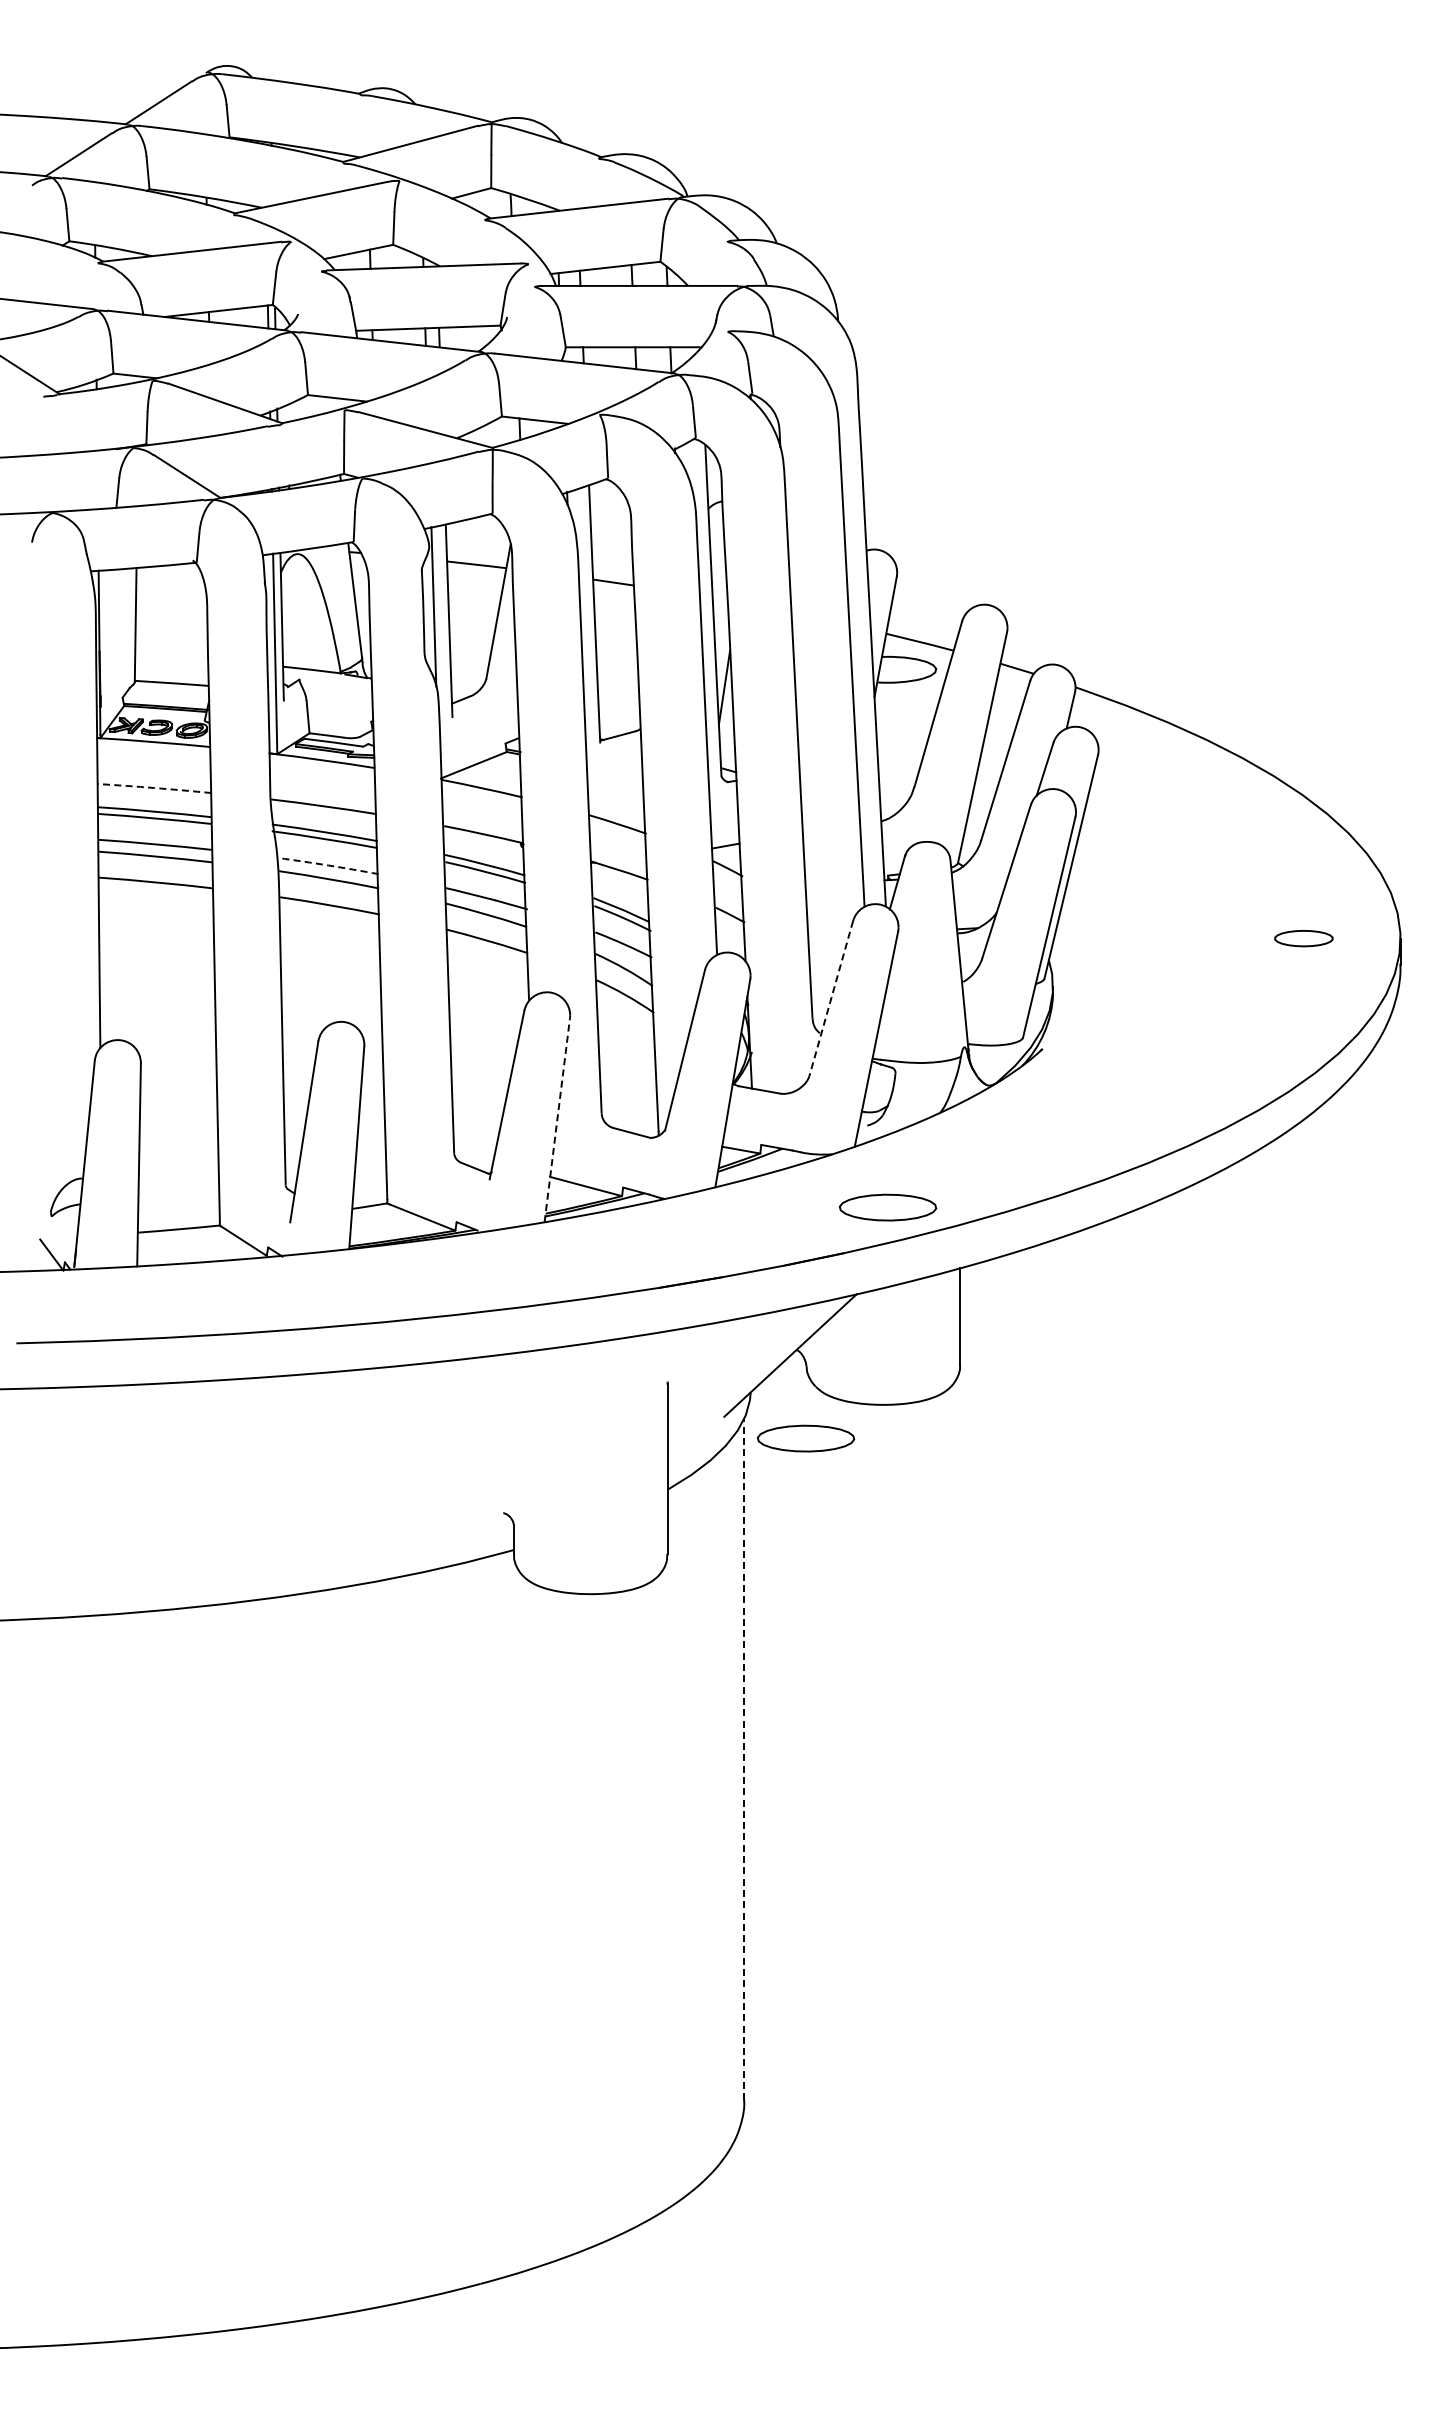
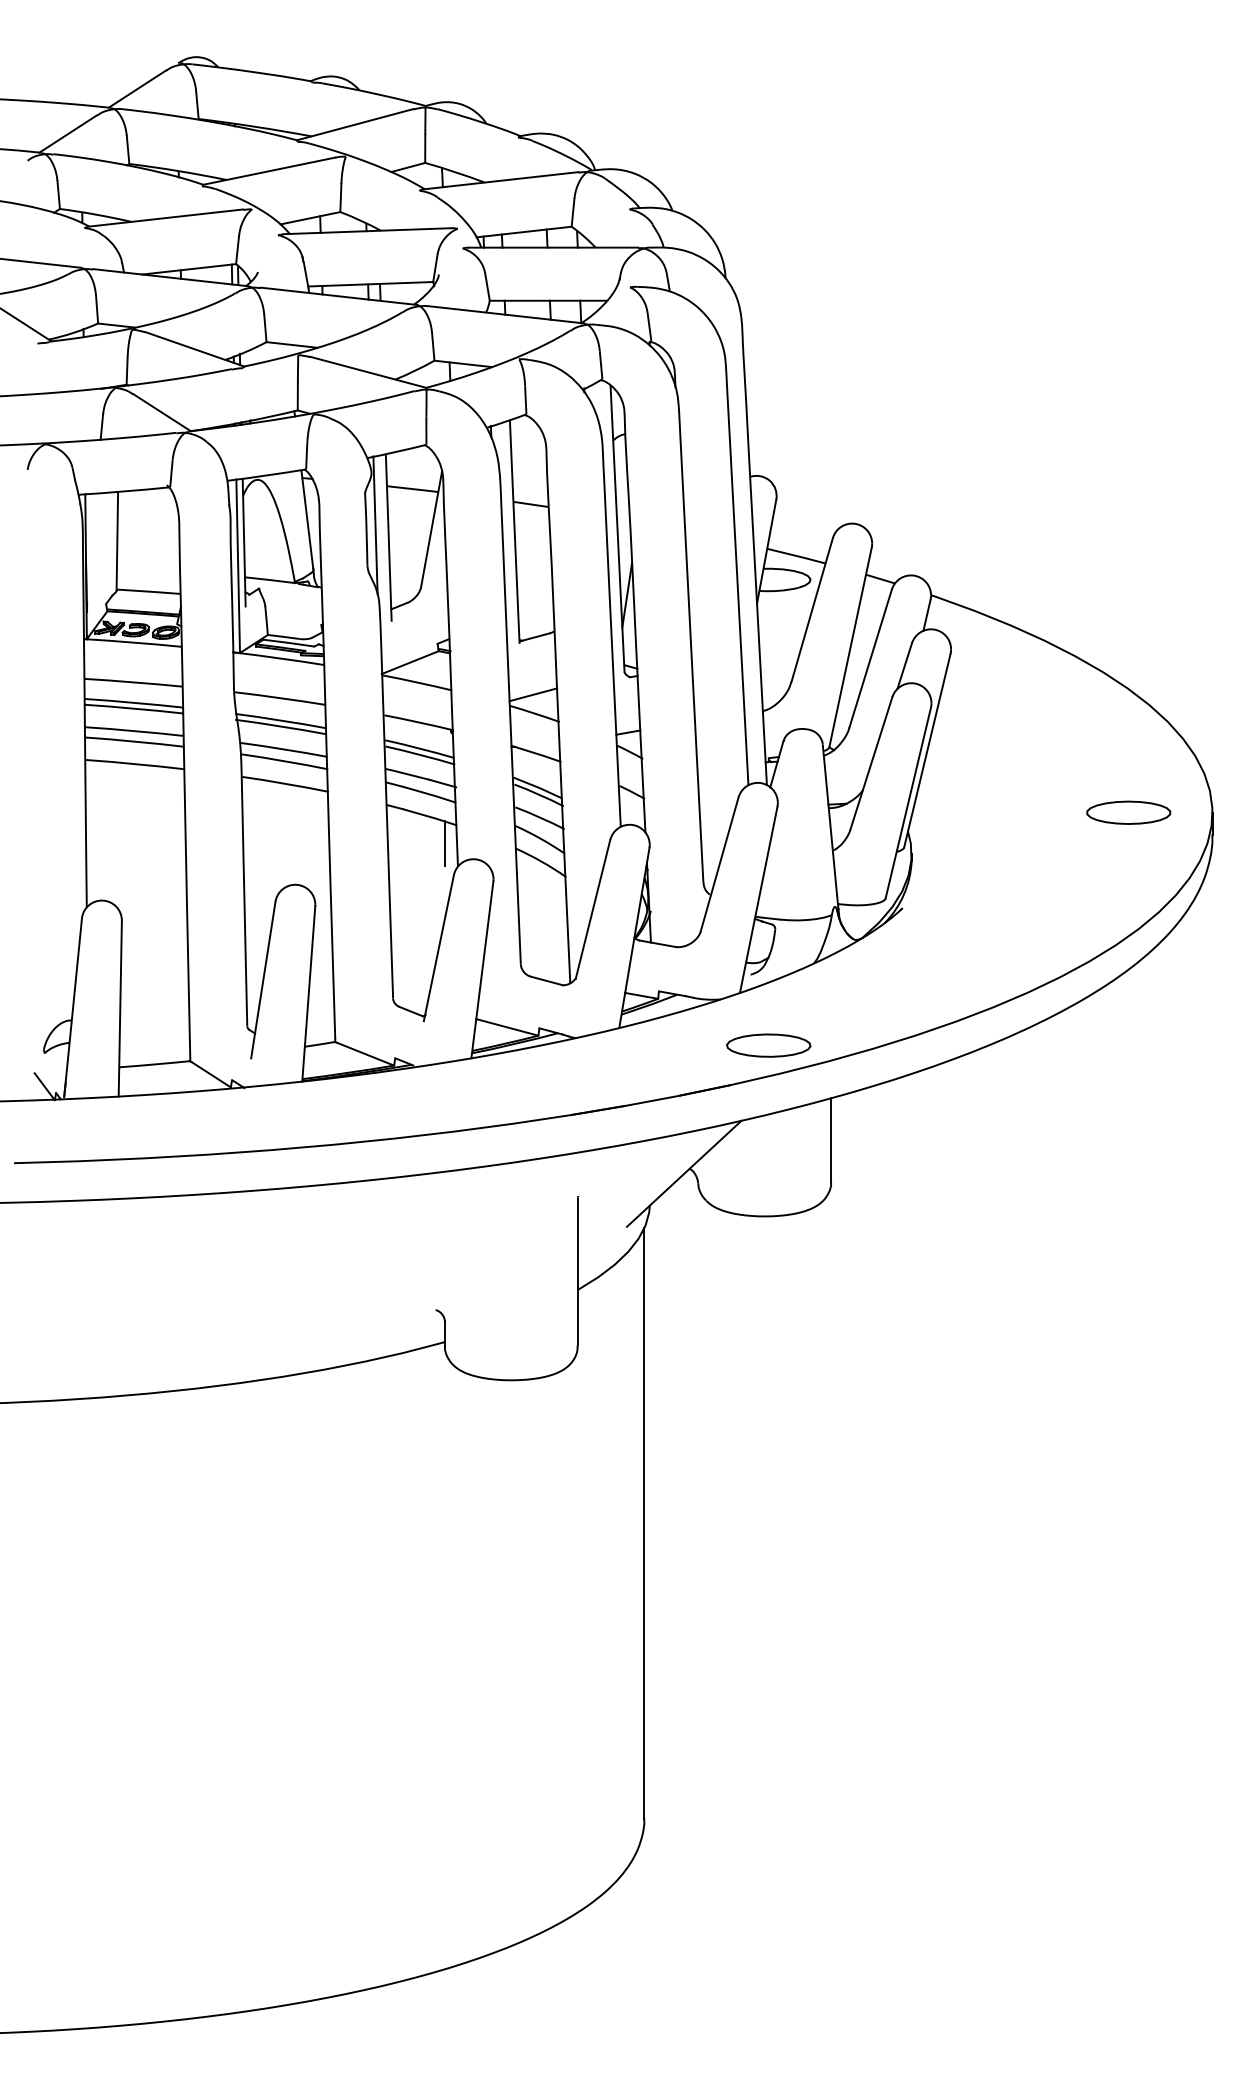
arc: (154, 788) -> (133, 682), dashed -> solid
line: (615, 802) -> (532, 694), added
arc: (328, 865) -> (284, 749), dashed -> solid
part: (1303, 938) -> (1128, 812), size x1.67
line: (513, 974) -> (444, 843), added
line: (831, 998) -> (719, 864), dashed -> solid
line: (557, 1120) -> (482, 970), dashed -> solid
part: (805, 1438) -> (697, 1245), removed
line: (744, 1759) -> (644, 1523), dashed -> solid

